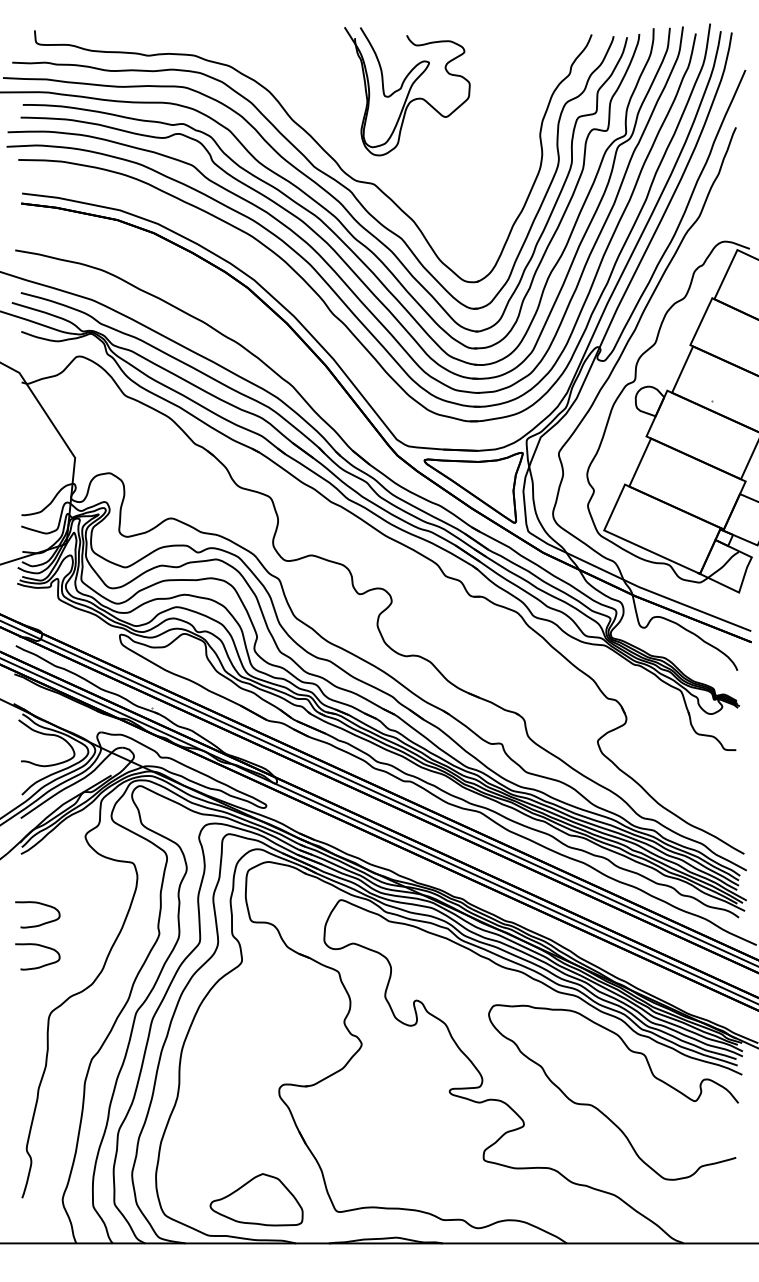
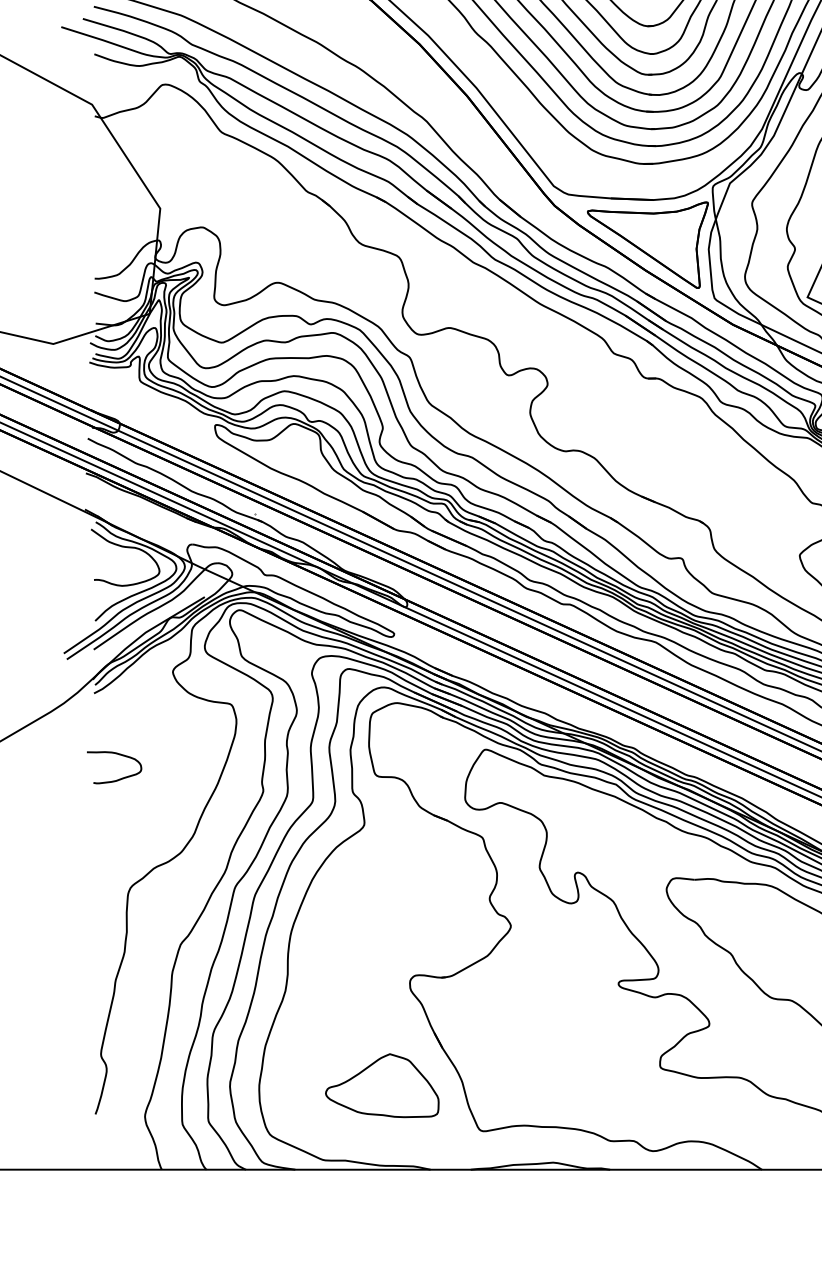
curve: (41, 965) -> (119, 829), removed
part: (256, 1199) -> (382, 1085), moved

